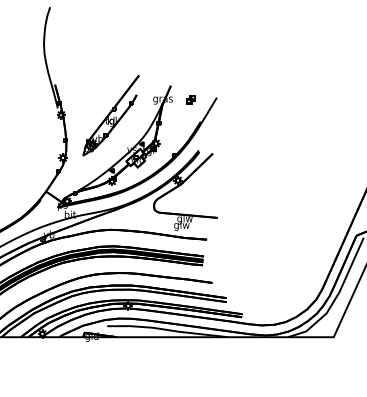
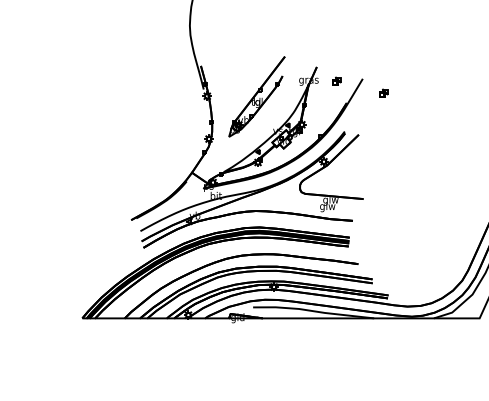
part: (237, 111) -> (383, 92), added

